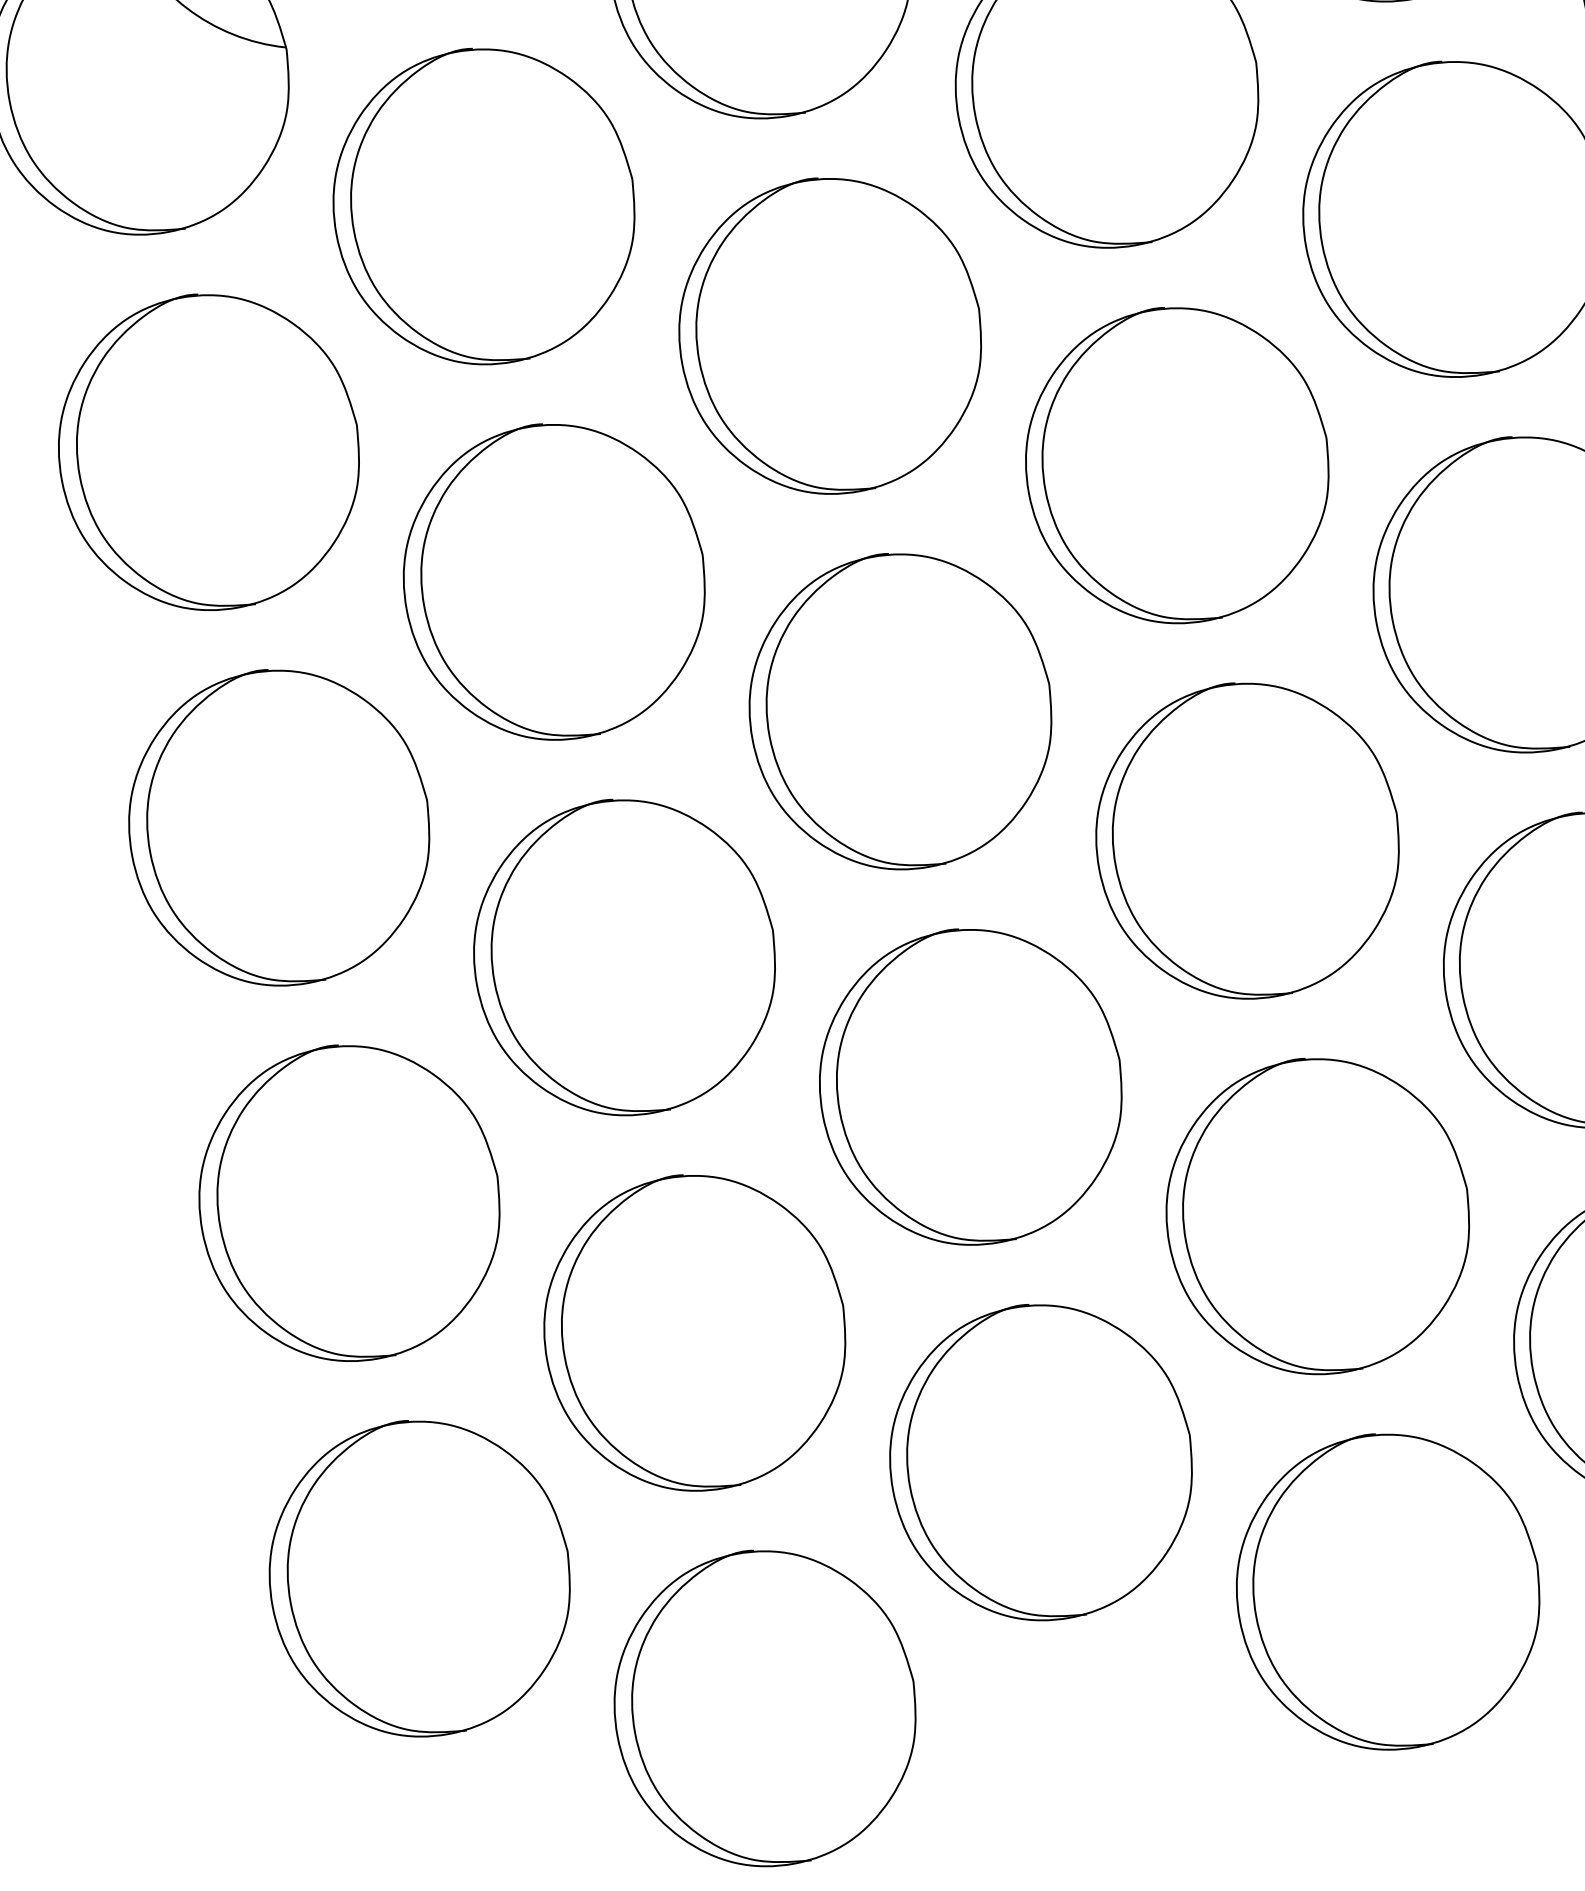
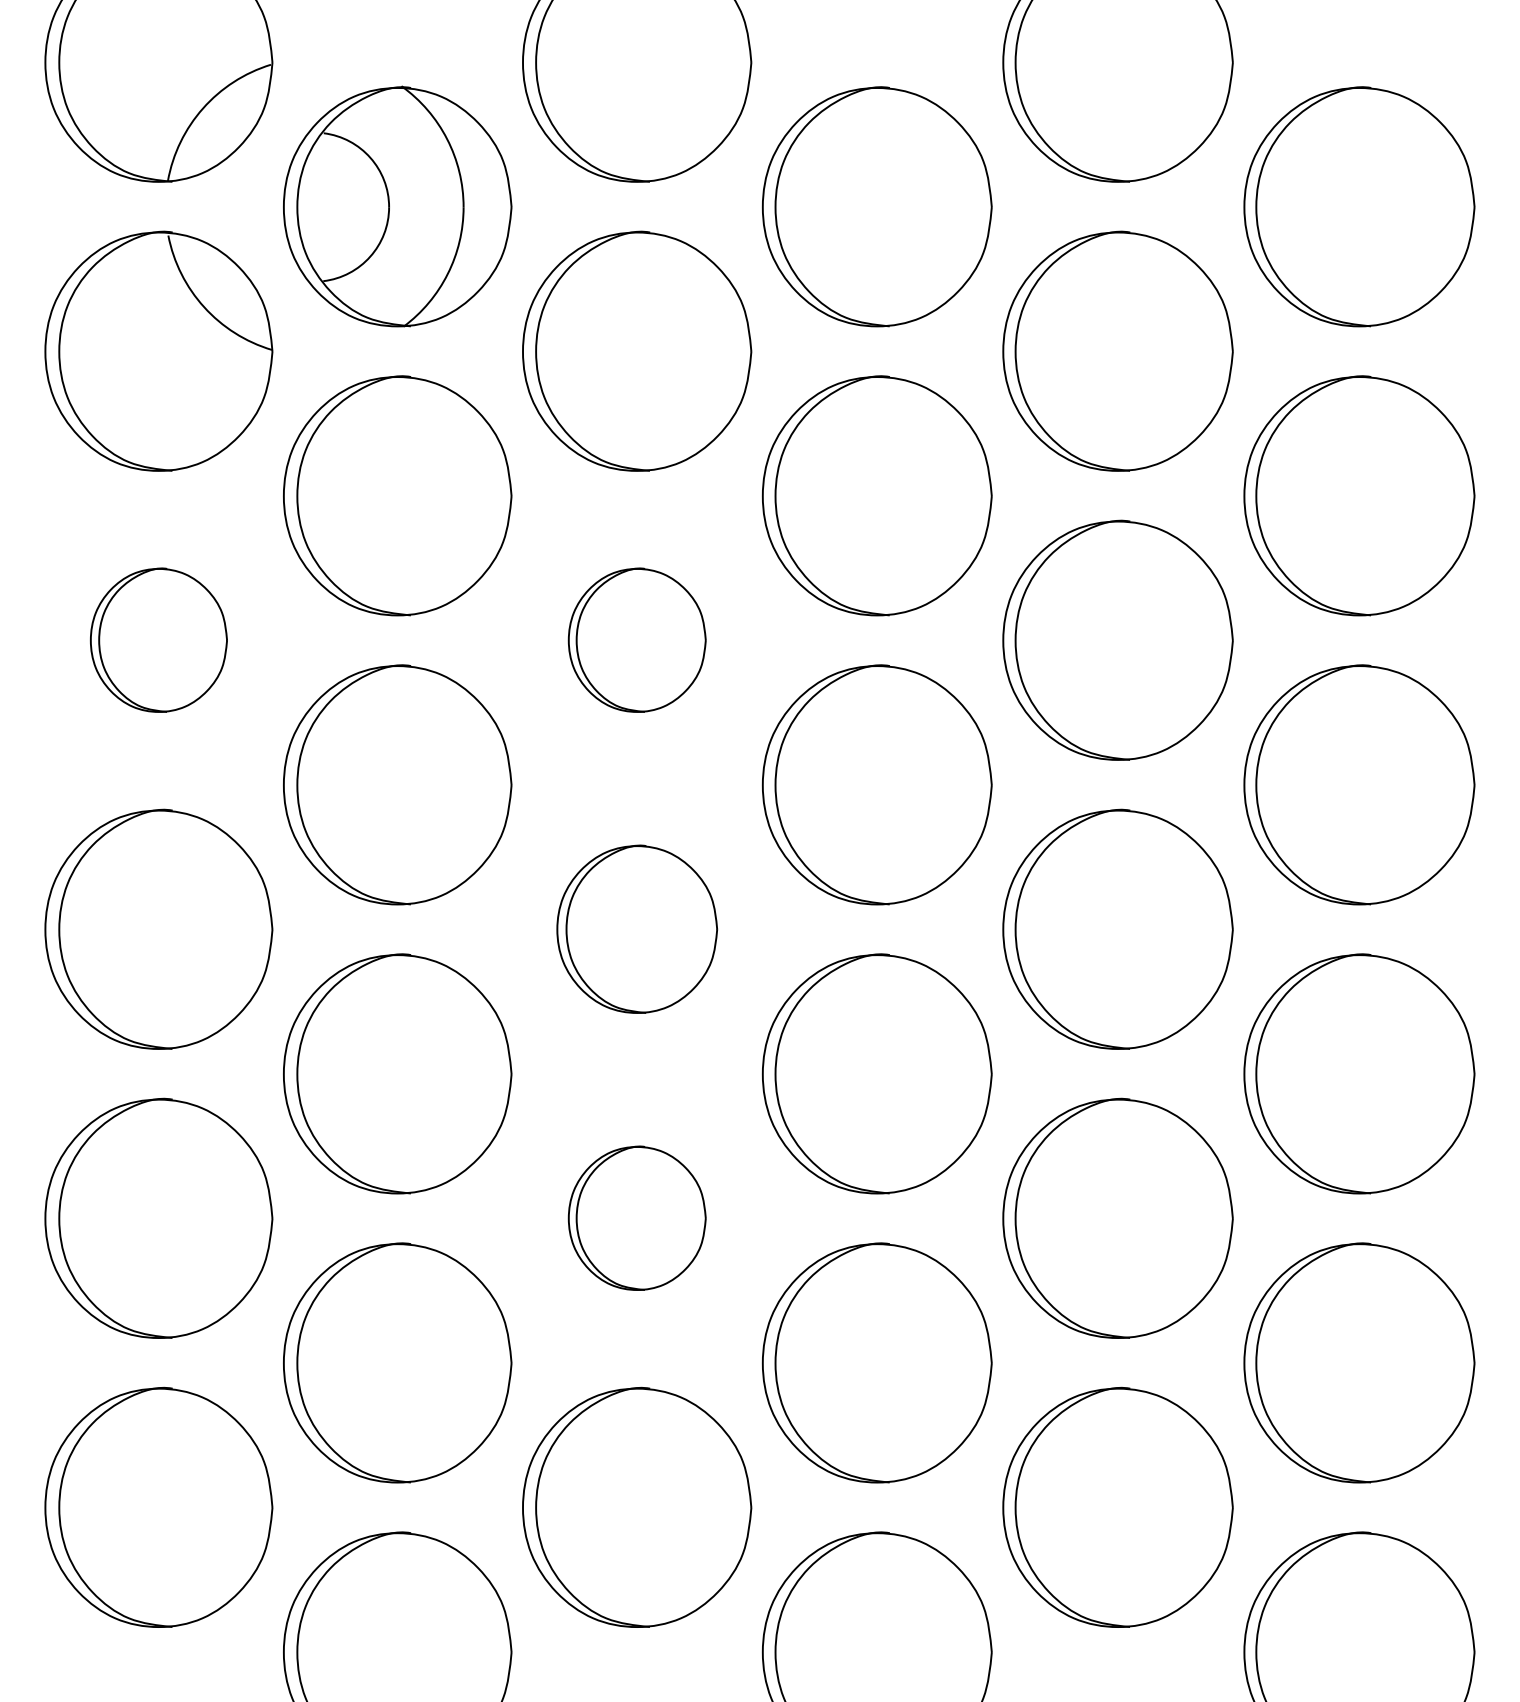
part: (830, 334) -> (637, 639), size x0.6
part: (208, 451) -> (158, 639), size x0.6
part: (901, 710) -> (637, 928), size x0.7
part: (971, 1085) -> (637, 1217), size x0.6

